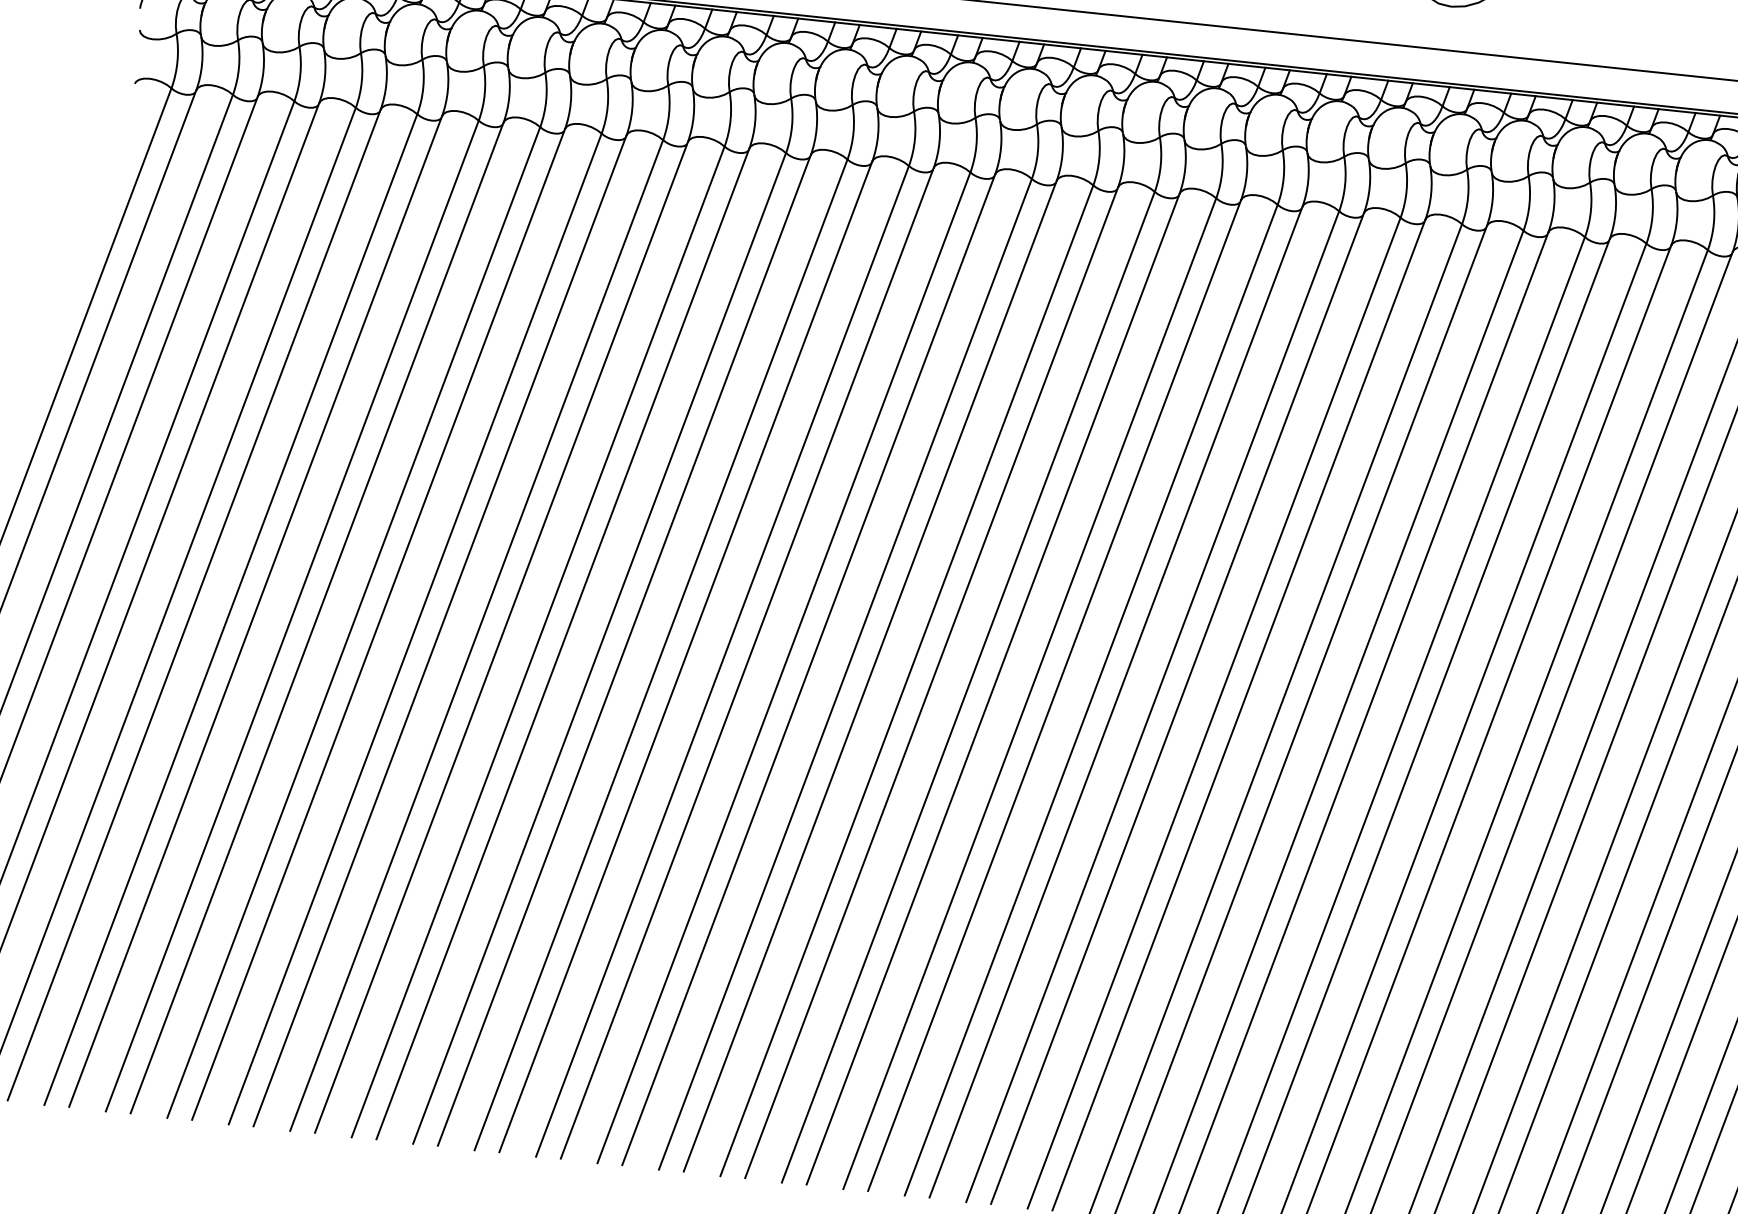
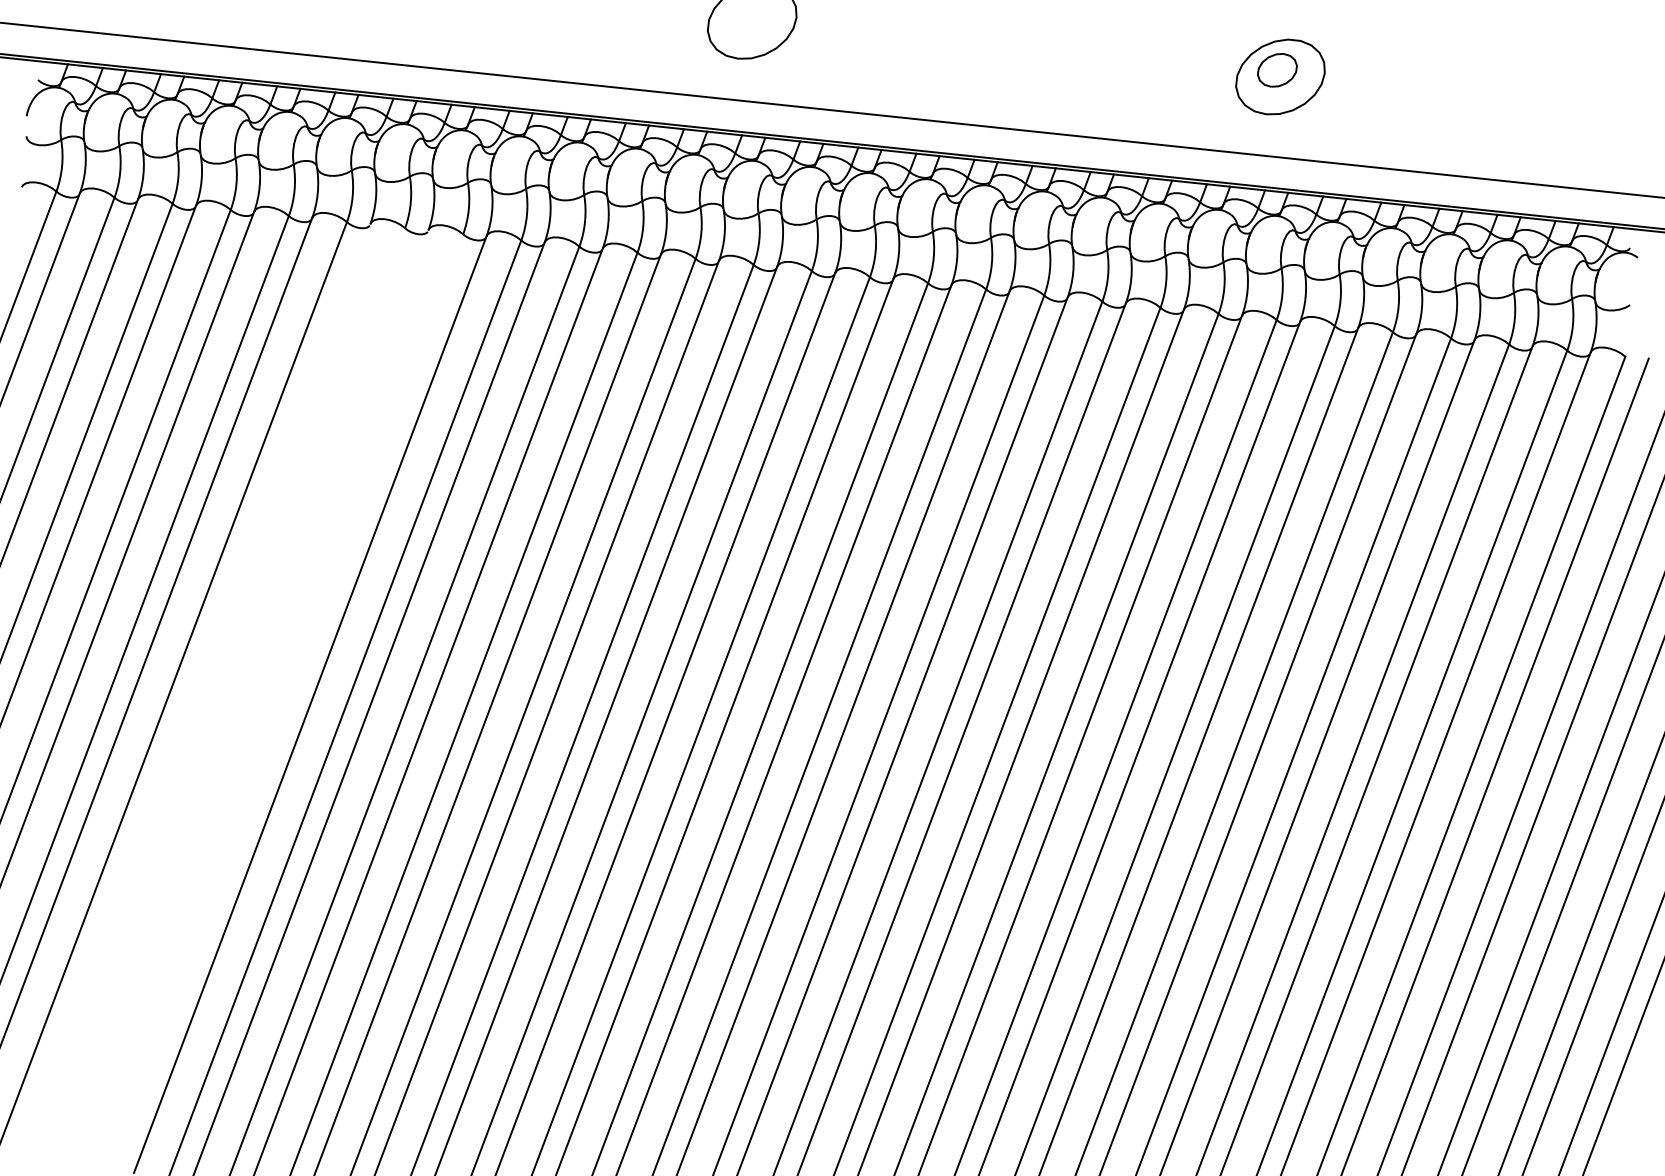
line: (316, 617) -> (193, 691), removed
line: (353, 622) -> (228, 696), removed
line: (377, 624) -> (251, 698), removed
line: (414, 628) -> (286, 702), removed

